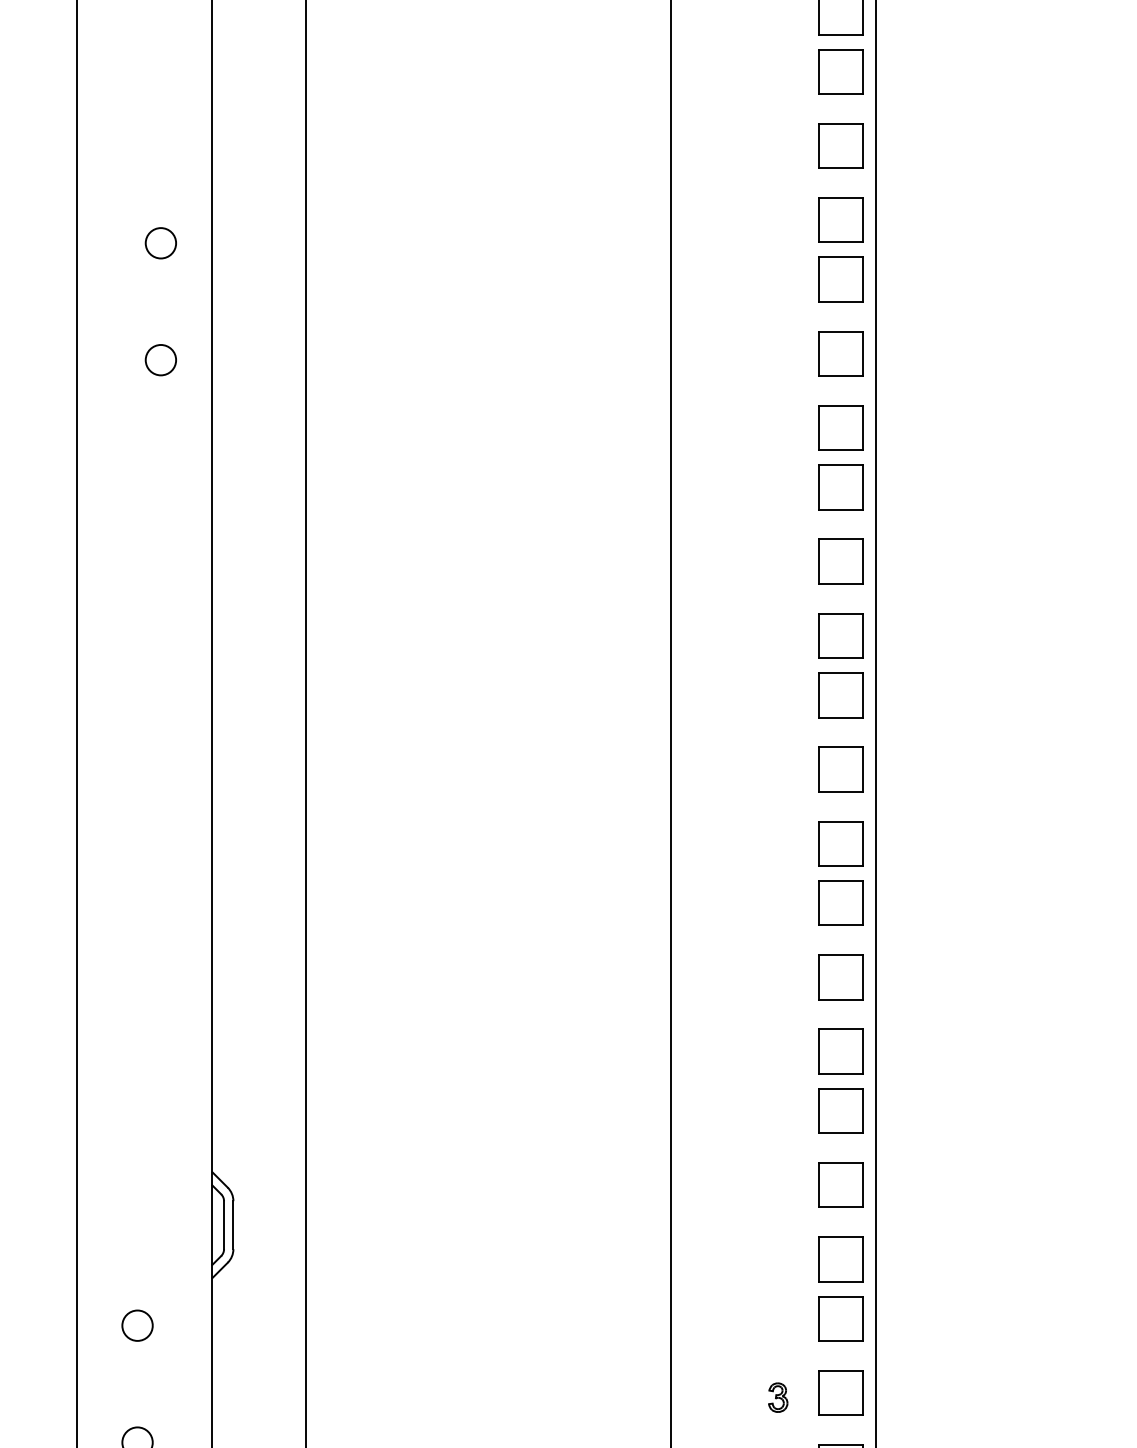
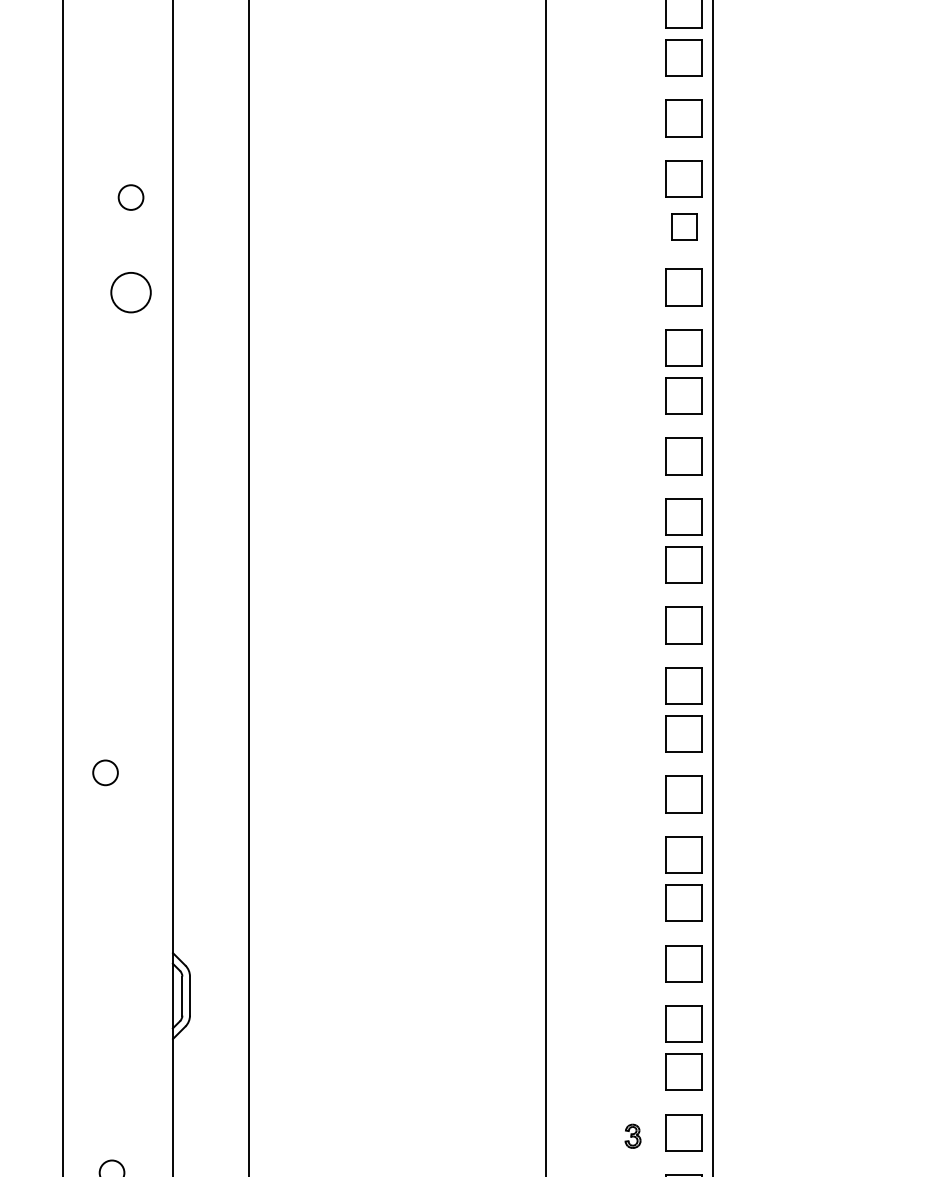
part: (840, 279) -> (683, 227), size x0.7
circle: (160, 359) -> (130, 292), size x1.6
circle: (137, 1325) -> (105, 772), moved

